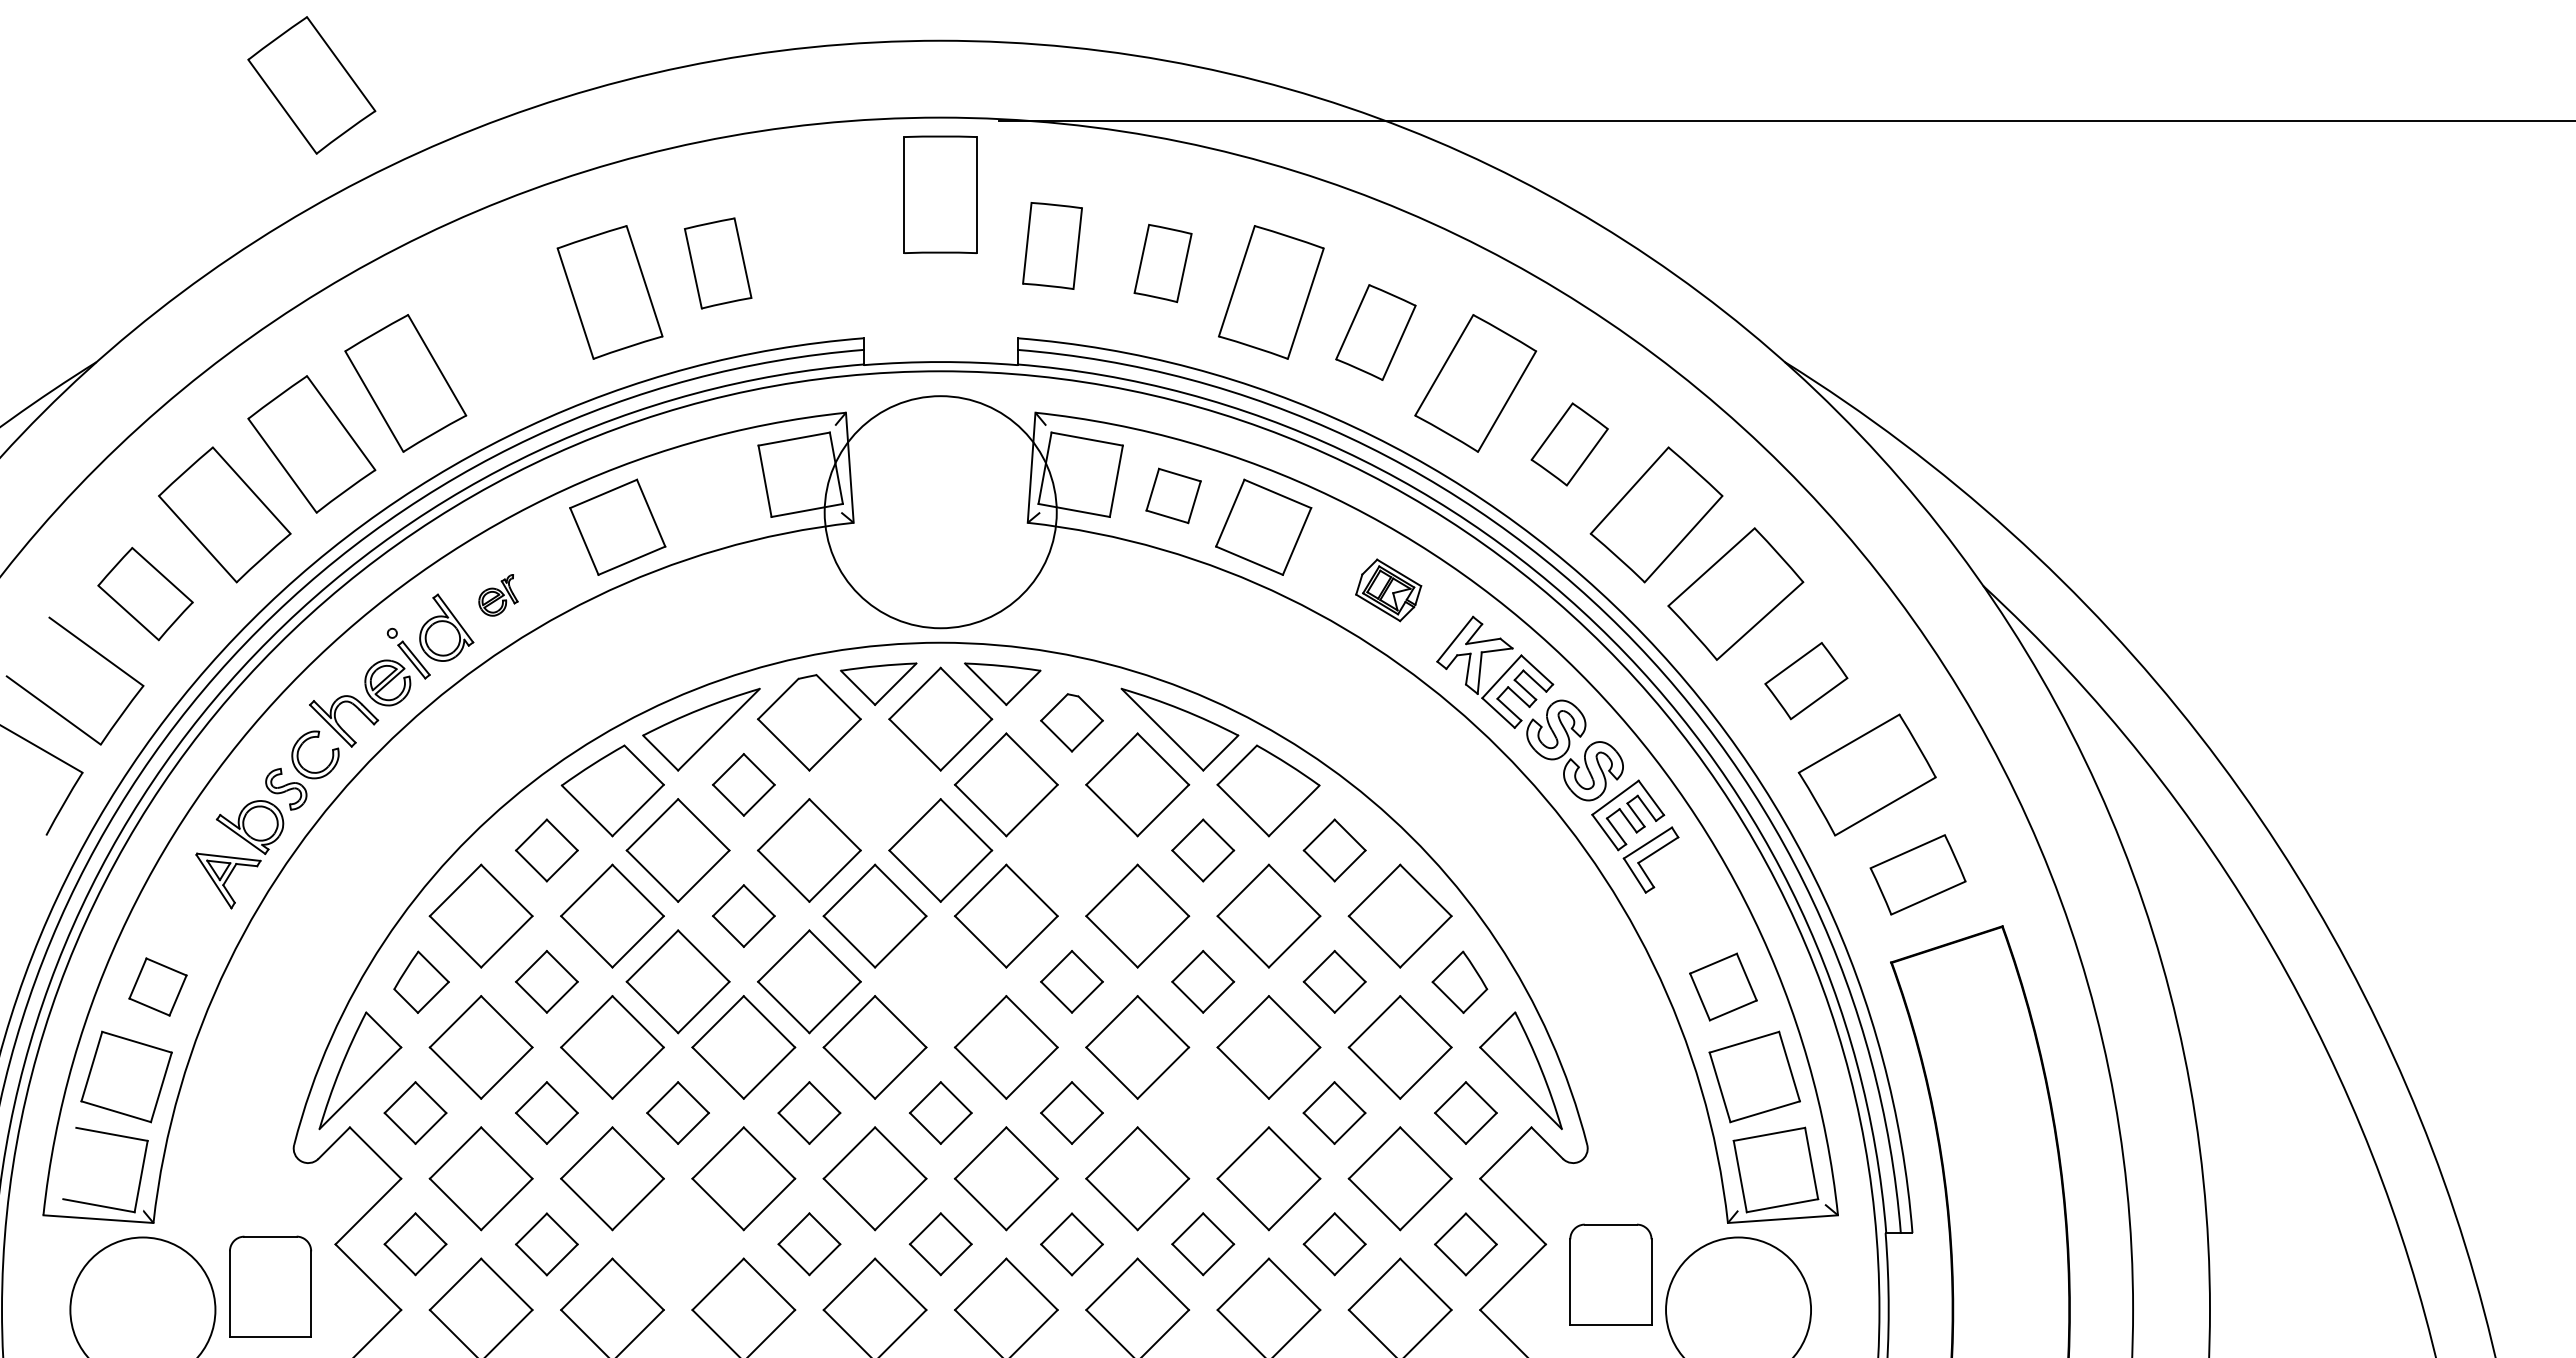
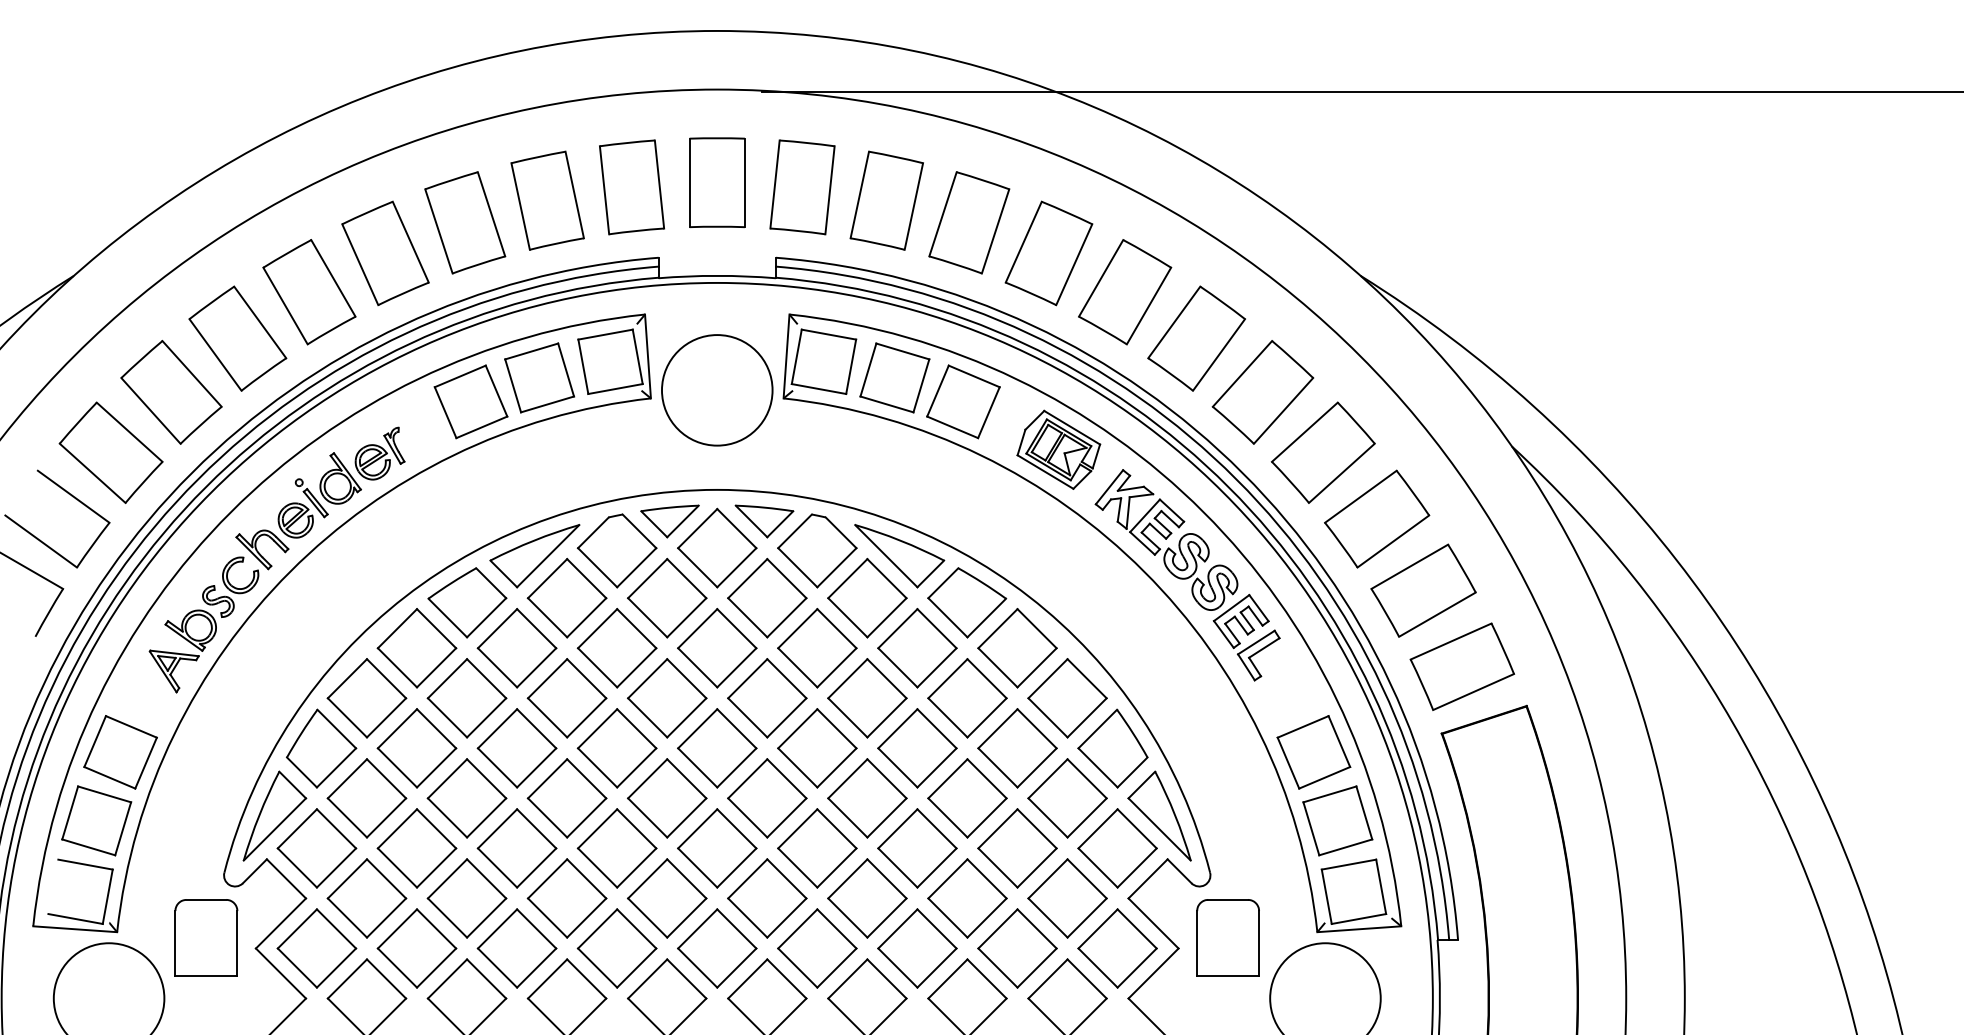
part: (311, 85) -> (237, 65), removed
part: (940, 194) -> (717, 182), moved
part: (828, 245) -> (631, 187), added
part: (1052, 245) -> (802, 187), size x1.43
part: (717, 263) -> (547, 200), size x1.43
part: (1162, 263) -> (886, 200), size x1.67
part: (505, 332) -> (385, 253), added
part: (1375, 332) -> (1048, 253), size x1.43
part: (1569, 444) -> (1196, 338), size x1.67
part: (707, 495) -> (539, 377), added
part: (1173, 495) -> (894, 377), size x1.67
circle: (940, 511) -> (717, 389), size x0.62
part: (1388, 590) -> (1058, 450), size x1.67
part: (145, 593) -> (111, 452), size x1.43
part: (498, 595) -> (380, 453), size x1.67
part: (1806, 680) -> (1377, 518), size x1.67
part: (1071, 722) -> (816, 550), size x1.67
part: (743, 784) -> (566, 597), size x1.67
part: (874, 784) -> (666, 597), added
part: (546, 850) -> (416, 648), size x1.67
part: (1071, 850) -> (816, 648), added
part: (1202, 850) -> (916, 648), size x1.67
part: (1334, 850) -> (1017, 648), size x1.67
part: (1917, 874) -> (1461, 666), size x1.43
part: (743, 915) -> (566, 697), size x1.67
part: (546, 981) -> (416, 748), size x1.67
part: (940, 981) -> (717, 748), added
part: (1071, 981) -> (816, 748), size x1.67
part: (1202, 981) -> (916, 748), size x1.67
part: (1334, 981) -> (1017, 748), size x1.67
part: (421, 982) -> (321, 748), size x1.67
part: (1459, 982) -> (1112, 748), size x1.67
part: (157, 986) -> (120, 751), size x1.67
part: (1723, 986) -> (1313, 751), size x1.43
part: (415, 1112) -> (316, 847), size x1.67
part: (546, 1112) -> (416, 847), size x1.67
part: (677, 1112) -> (516, 847), size x1.67
part: (809, 1112) -> (617, 847), size x1.67
part: (940, 1112) -> (717, 847), size x1.67
part: (1071, 1112) -> (816, 847), size x1.67
part: (1202, 1112) -> (916, 847), added
part: (1334, 1112) -> (1017, 847), size x1.67
part: (1465, 1112) -> (1117, 847), size x1.67
part: (415, 1243) -> (316, 947), size x1.67
part: (809, 1243) -> (617, 947), size x1.67
part: (940, 1243) -> (717, 947), size x1.67
part: (1202, 1243) -> (916, 947), size x1.67
part: (1334, 1243) -> (1017, 947), size x1.67
part: (546, 1244) -> (416, 948), size x1.67
part: (677, 1244) -> (516, 948), added
part: (1071, 1244) -> (816, 948), size x1.67
part: (1465, 1244) -> (1117, 948), size x1.67
part: (1610, 1274) -> (1227, 937), moved
part: (270, 1286) -> (206, 937), moved

